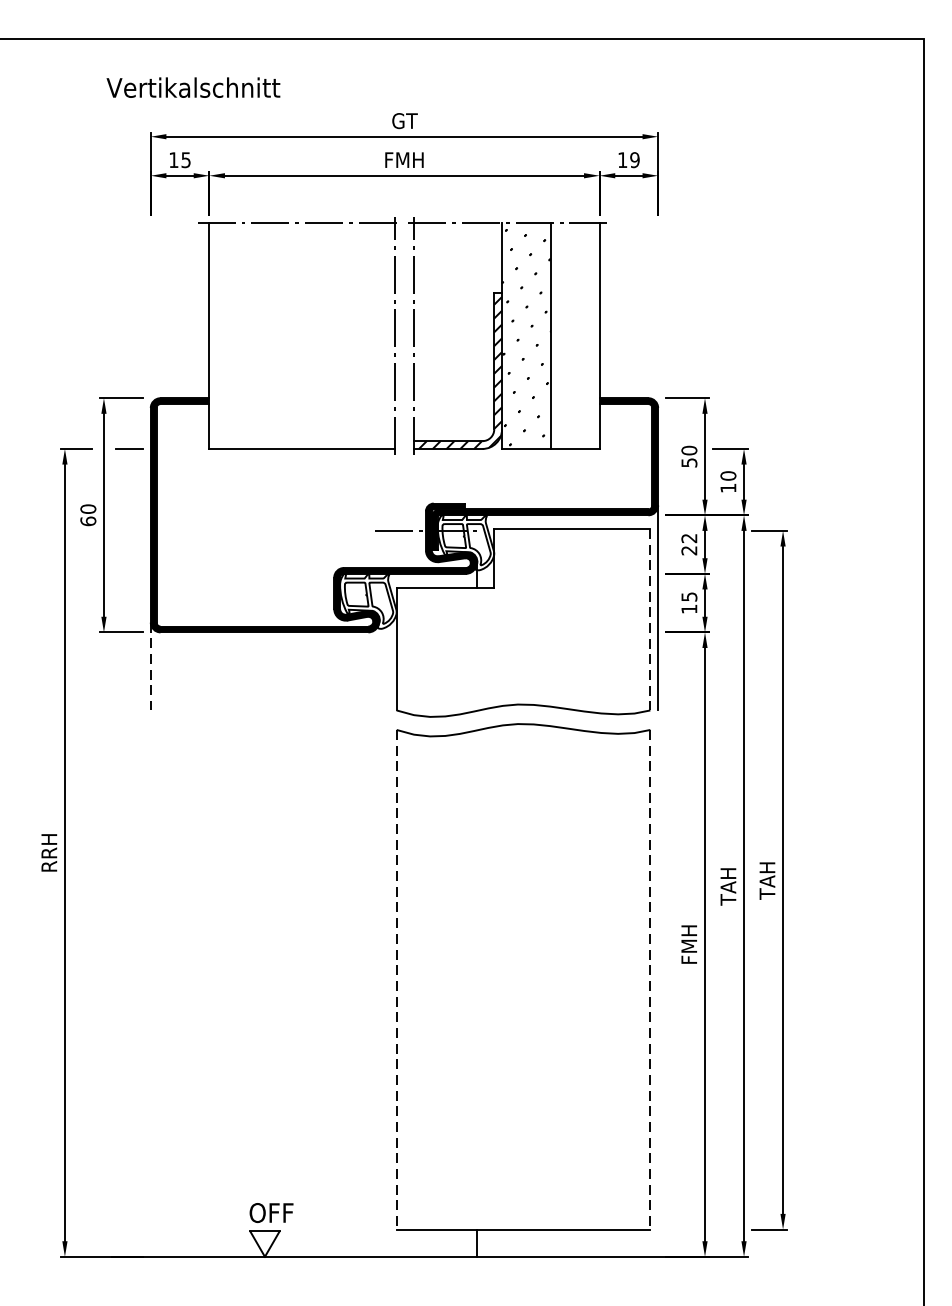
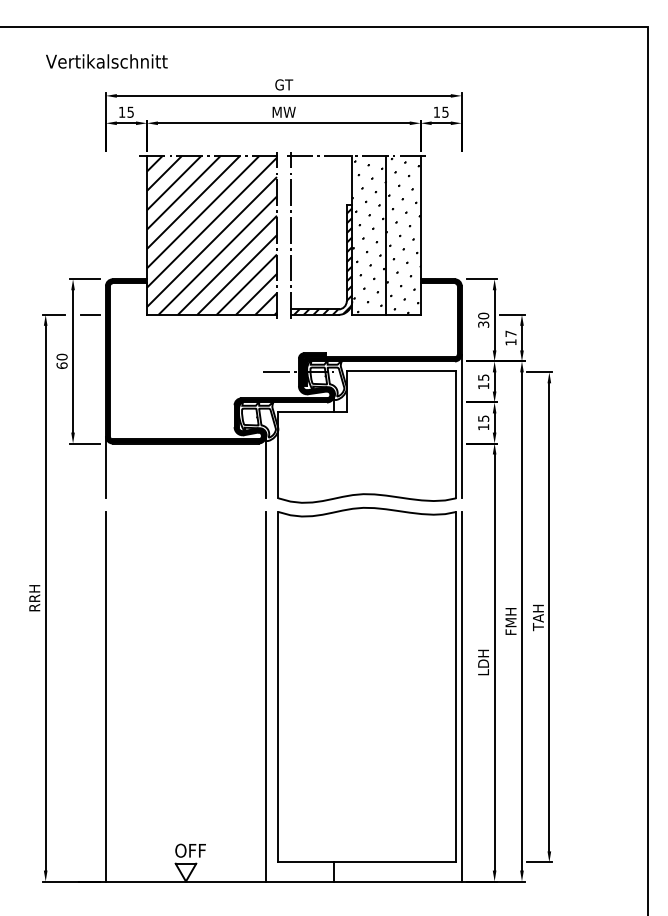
text: (192, 87) -> (106, 61), moved
text: (403, 158) -> (283, 111), FMH -> MW
text: (634, 158) -> (445, 111), 19 -> 15
hatch: (301, 335) -> (211, 235), added
hatch: (575, 335) -> (403, 235), added
text: (689, 462) -> (483, 324), 50 -> 30
text: (727, 475) -> (510, 333), 10 -> 17
text: (689, 543) -> (483, 381), 22 -> 15
line: (650, 619) -> (456, 434), dashed -> solid
line: (150, 666) -> (105, 467), dashed -> solid
line: (379, 666) -> (266, 467), added
text: (727, 886) -> (510, 621), TAH -> FMH
text: (689, 944) -> (483, 662), FMH -> LDH
line: (396, 980) -> (278, 687), dashed -> solid
line: (650, 980) -> (456, 687), dashed -> solid
line: (150, 993) -> (105, 696), added
line: (379, 993) -> (266, 696), added
line: (657, 993) -> (461, 696), added

